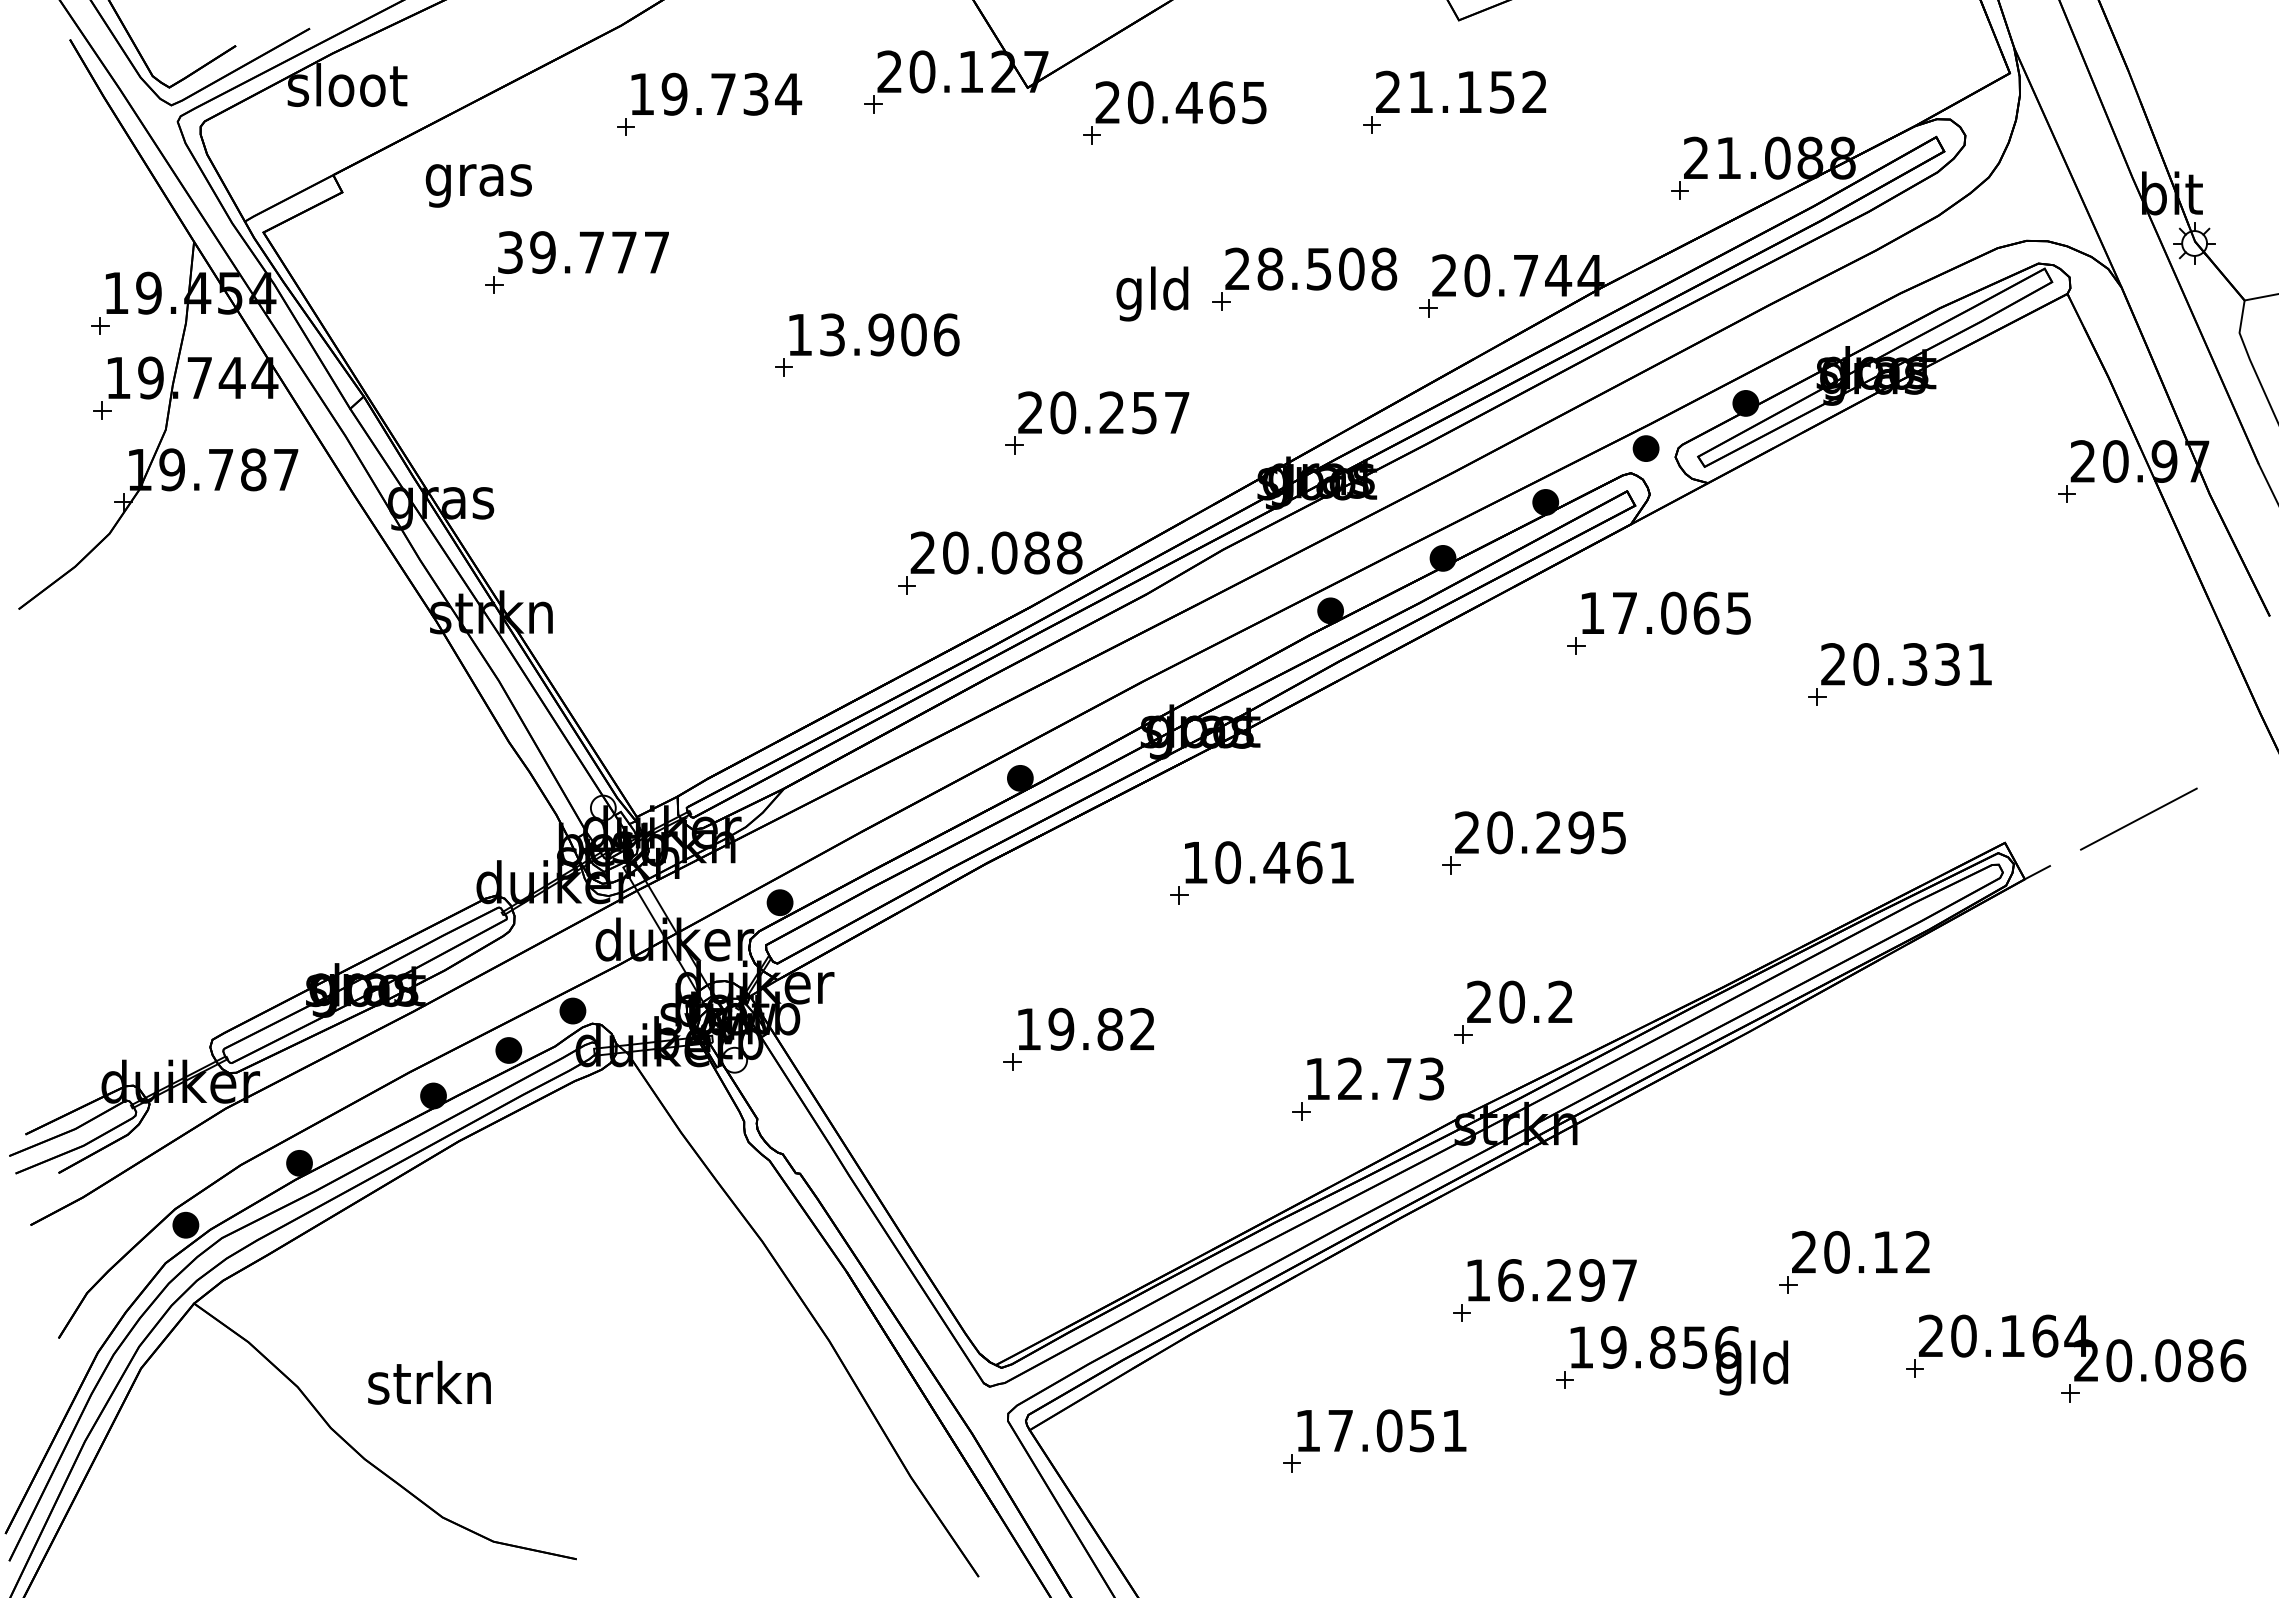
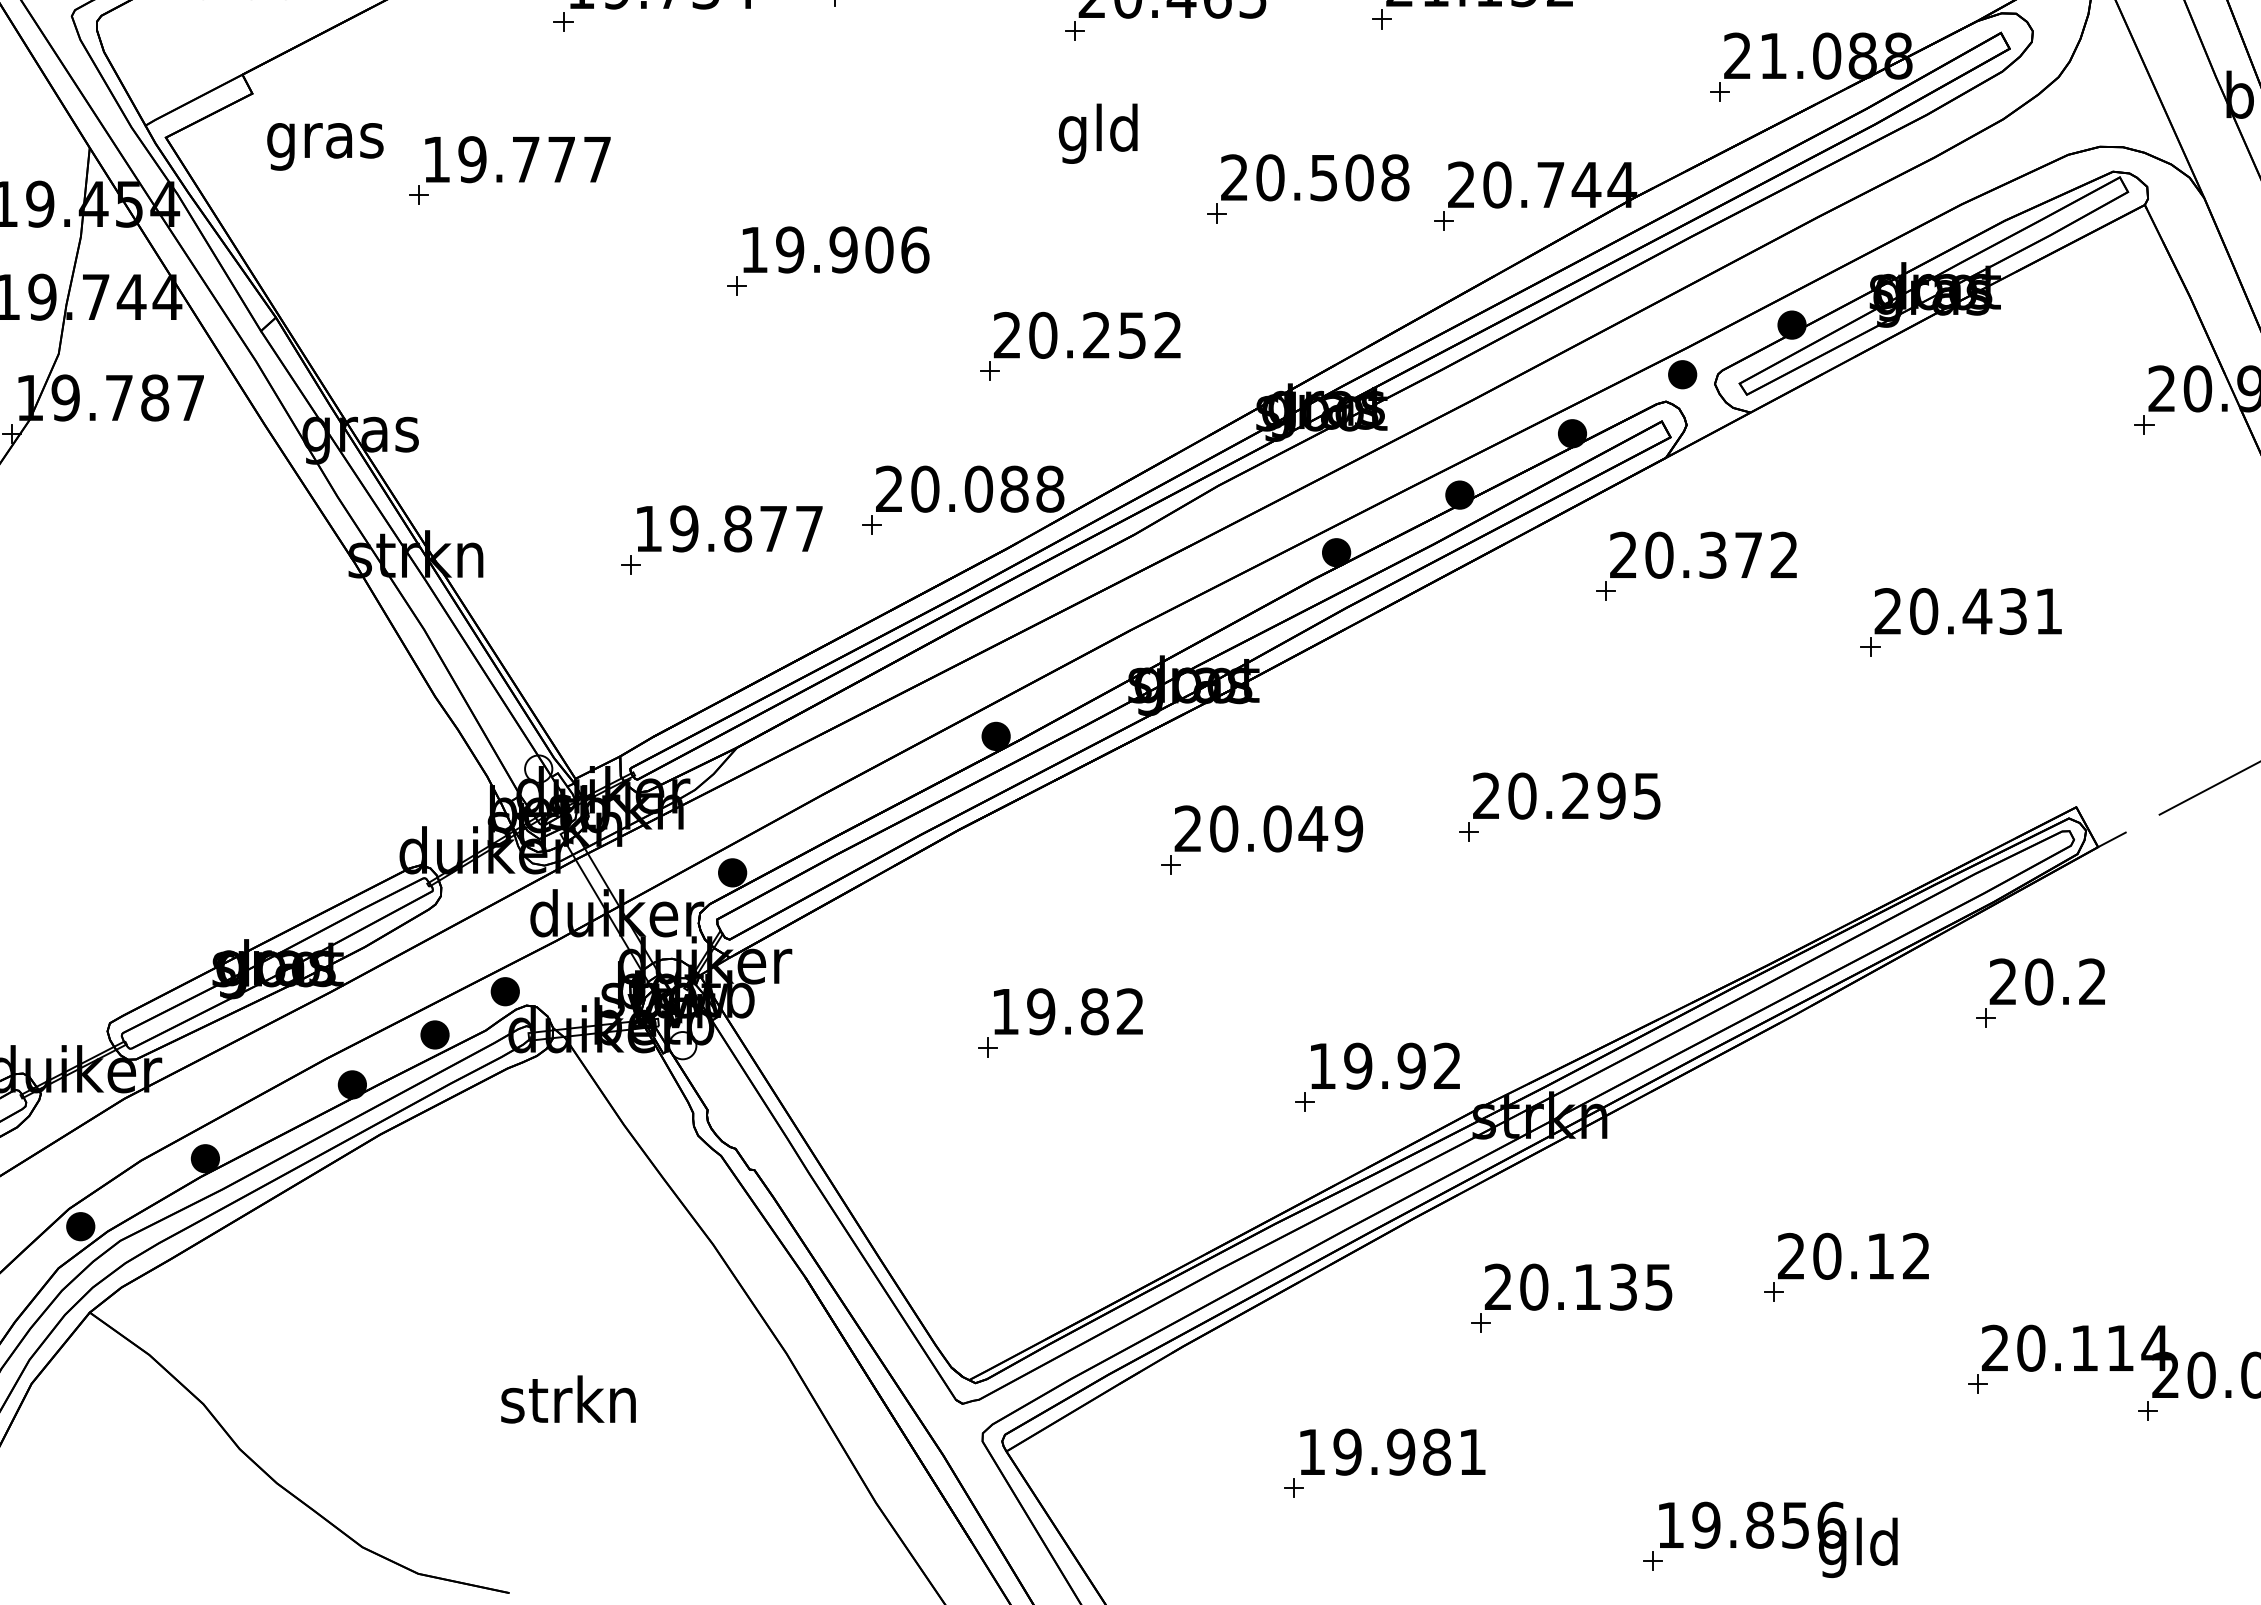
text: (478, 185) -> (324, 146), moved
text: (510, 252) -> (436, 159), 39.777 -> 19.777
text: (1270, 269) -> (1270, 178), 28.508 -> 20.508
text: (1152, 293) -> (1098, 133), moved
text: (832, 334) -> (790, 249), 13.906 -> 19.906
text: (1176, 412) -> (1167, 335), 20.257 -> 20.252
part: (770, 598) -> (722, 539), added
text: (1665, 612) -> (1703, 554), 17.065 -> 20.372
text: (1914, 664) -> (1977, 611), 20.331 -> 20.431
text: (1268, 862) -> (1268, 828), 10.461 -> 20.049
part: (1513, 1011) -> (2040, 992), moved
text: (1390, 1078) -> (1402, 1065), 12.73 -> 19.92
part: (1854, 1262) -> (1846, 1267), moved
text: (1550, 1280) -> (1577, 1287), 16.297 -> 20.135
text: (2045, 1335) -> (2120, 1347), 20.164 -> 20.114
part: (1671, 1360) -> (1769, 1539), moved
text: (429, 1382) -> (568, 1399), moved
text: (1380, 1430) -> (1391, 1451), 17.051 -> 19.981

